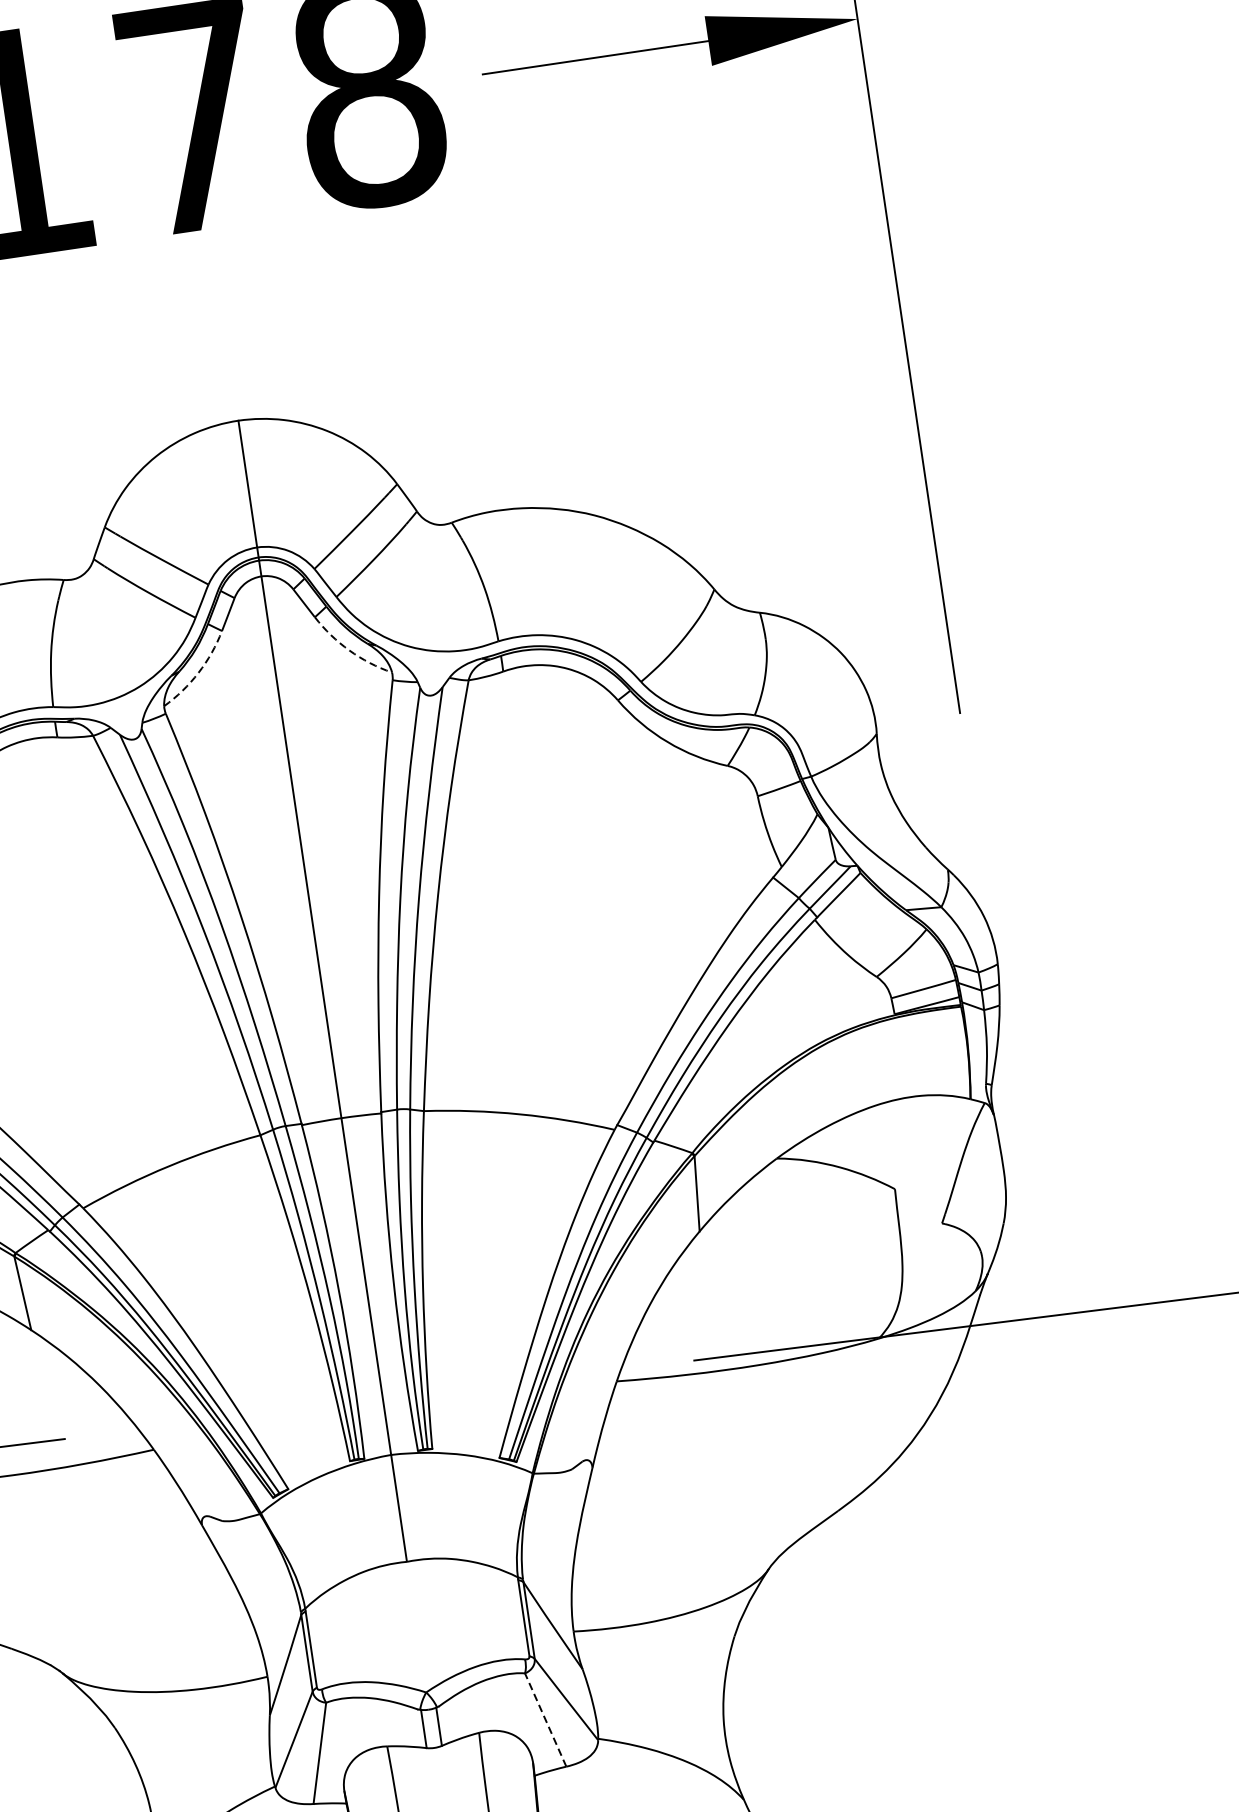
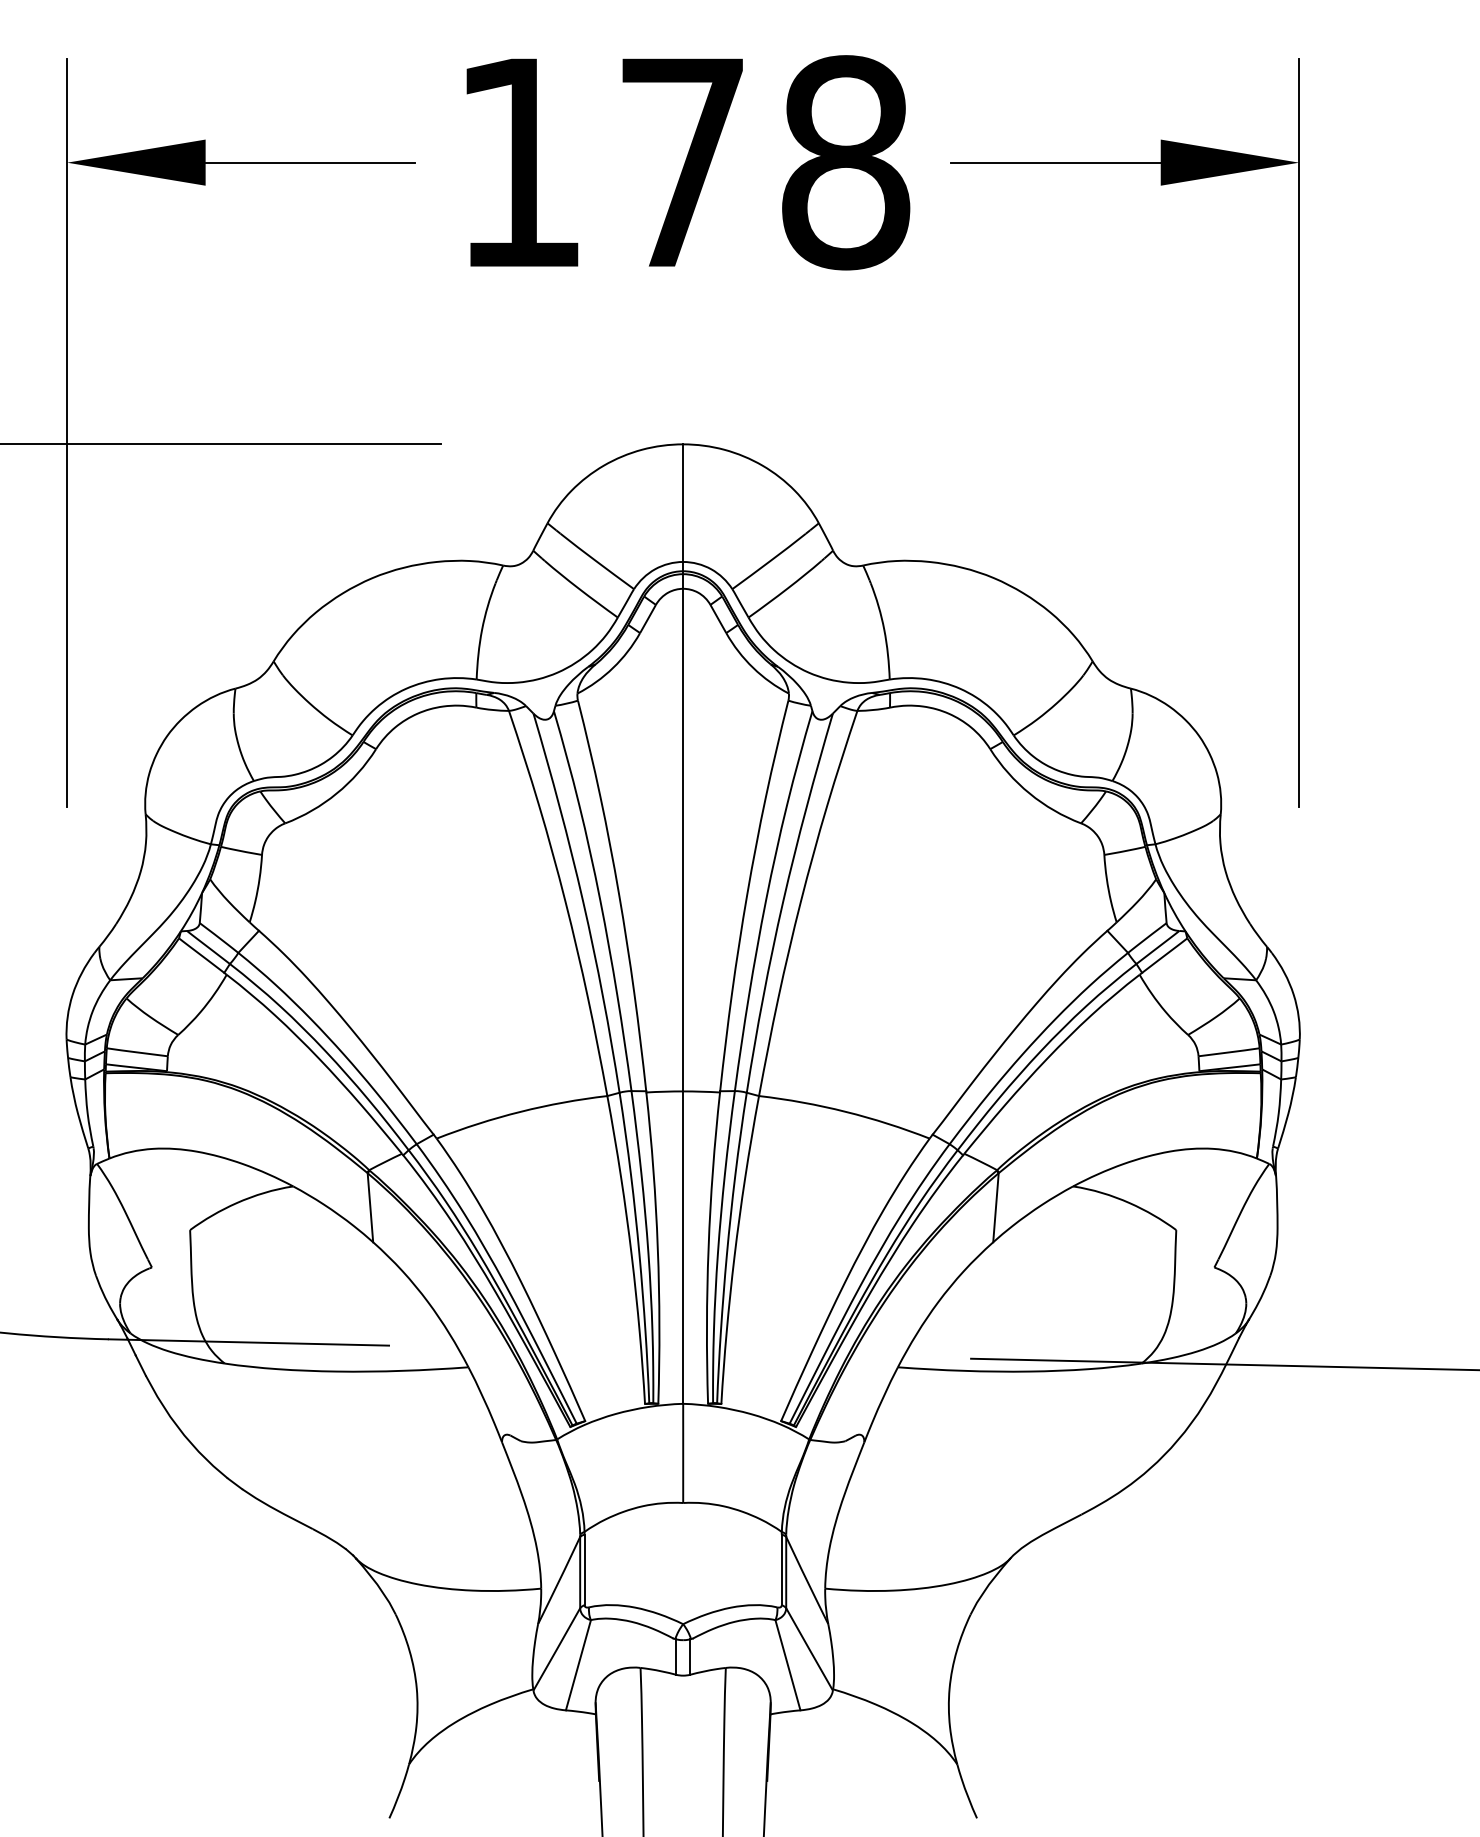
arc: (349, 650) -> (753, 667), dashed -> solid
arc: (198, 672) -> (613, 667), dashed -> solid
line: (545, 1720) -> (787, 1665), dashed -> solid

